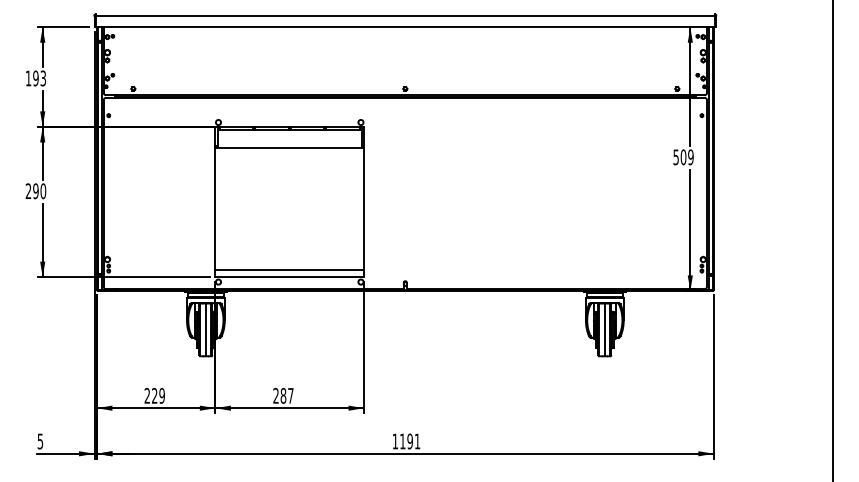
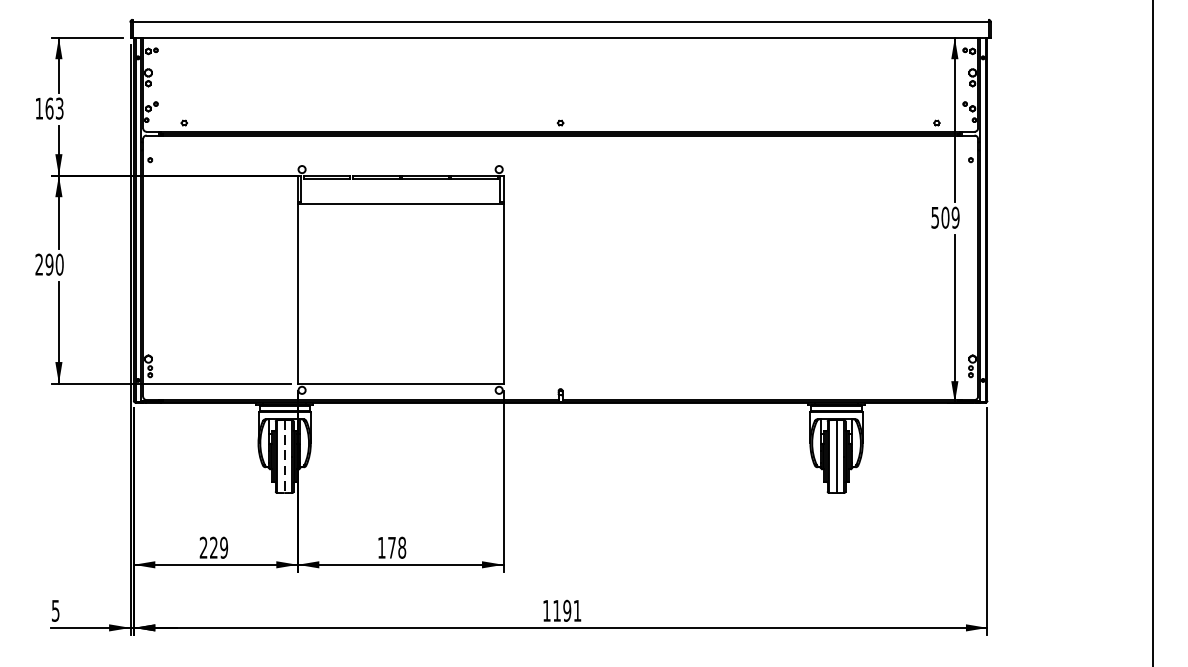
text: (35, 78) -> (48, 108), 193 -> 163
line: (289, 269) -> (400, 372), removed
line: (205, 330) -> (284, 457), solid -> dashed
text: (283, 395) -> (392, 547), 287 -> 178

